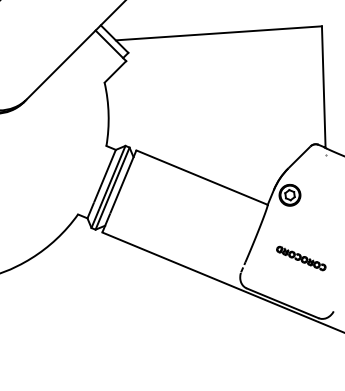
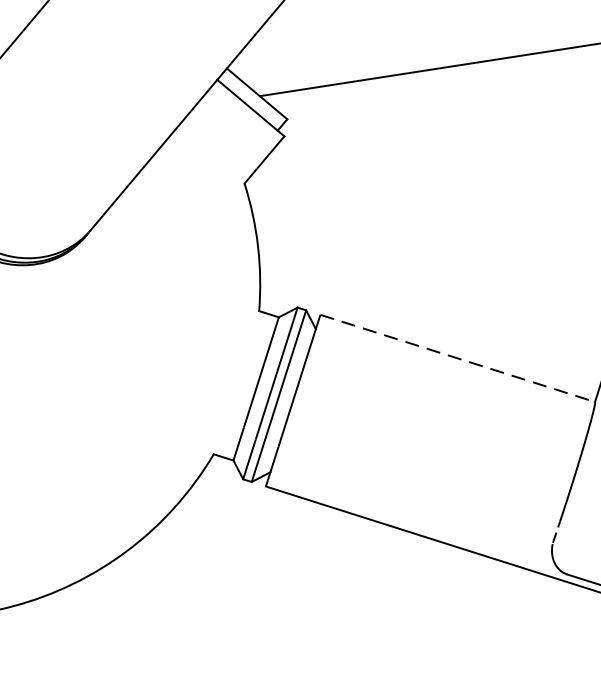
line: (202, 177) -> (458, 358), solid -> dashed

